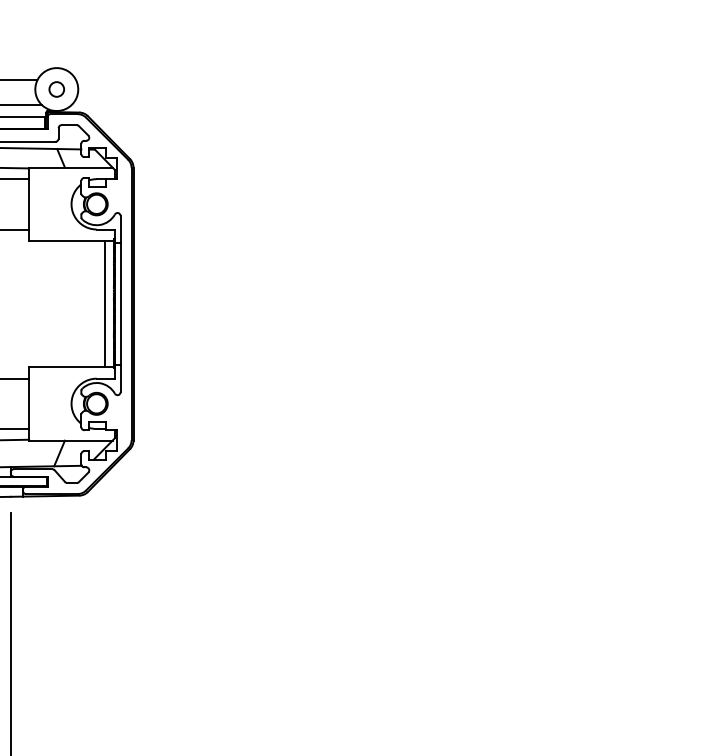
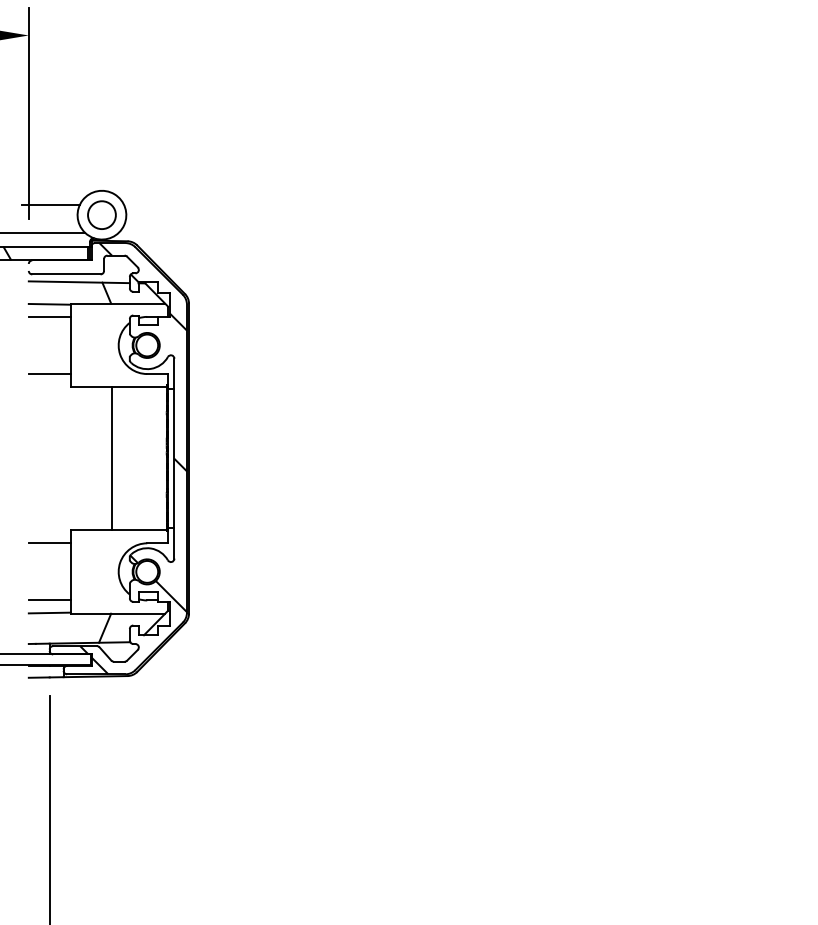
circle: (56, 88) -> (101, 214), size x1.67
hatch: (84, 303) -> (133, 458), added
line: (105, 303) -> (112, 458), moved

